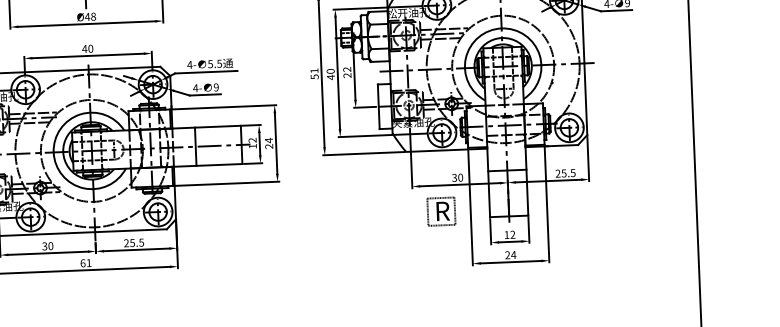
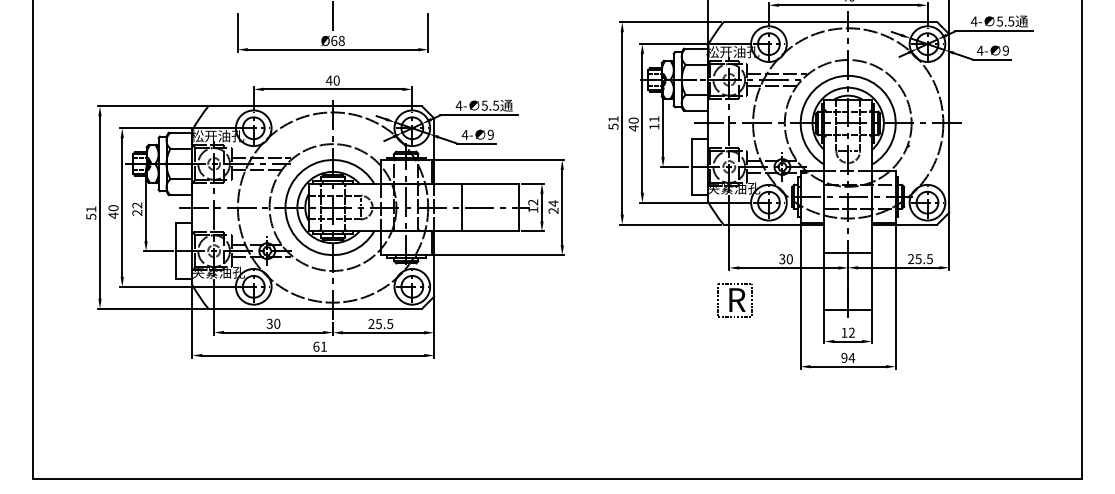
text: (86, 16) -> (333, 40), Ø48 -> Ø68
text: (347, 72) -> (654, 122), 22 -> 11
part: (440, 211) -> (734, 300), moved
text: (507, 254) -> (844, 357), 24 -> 94

